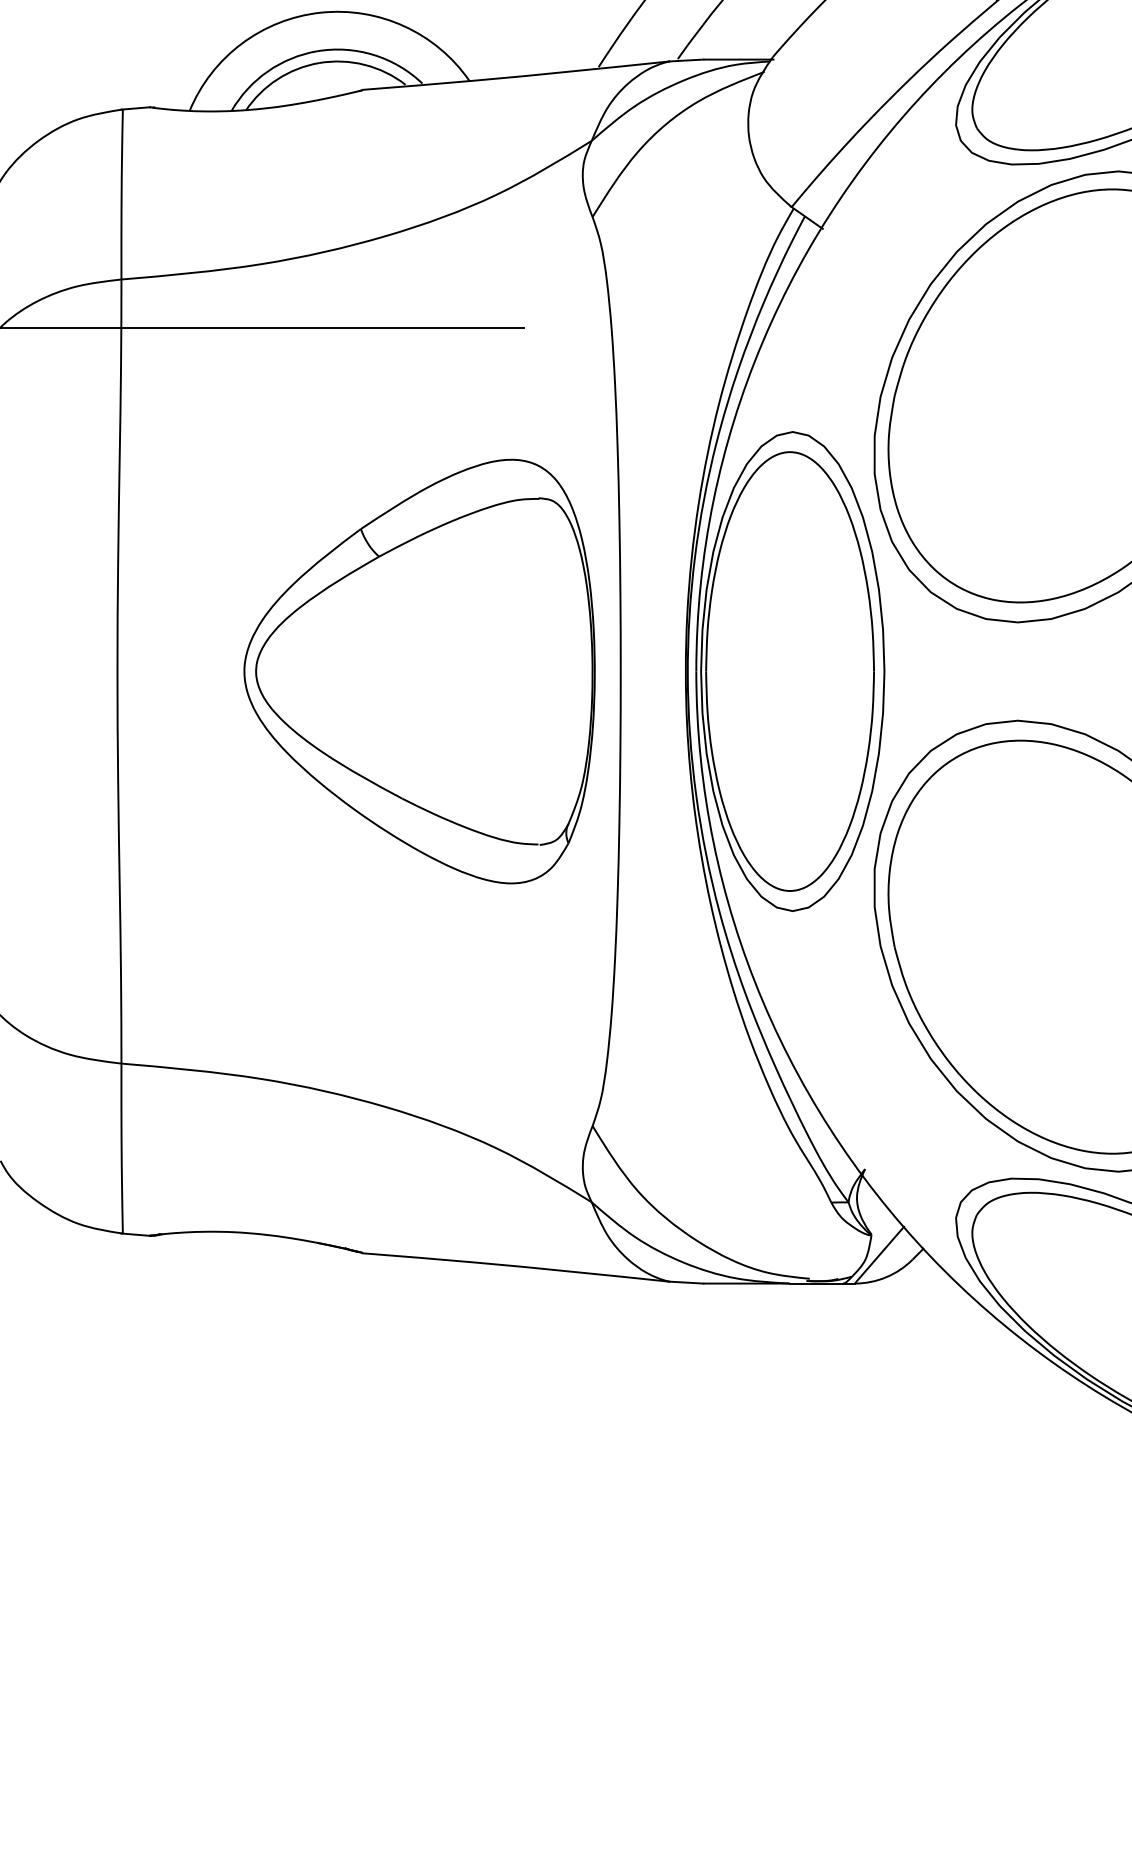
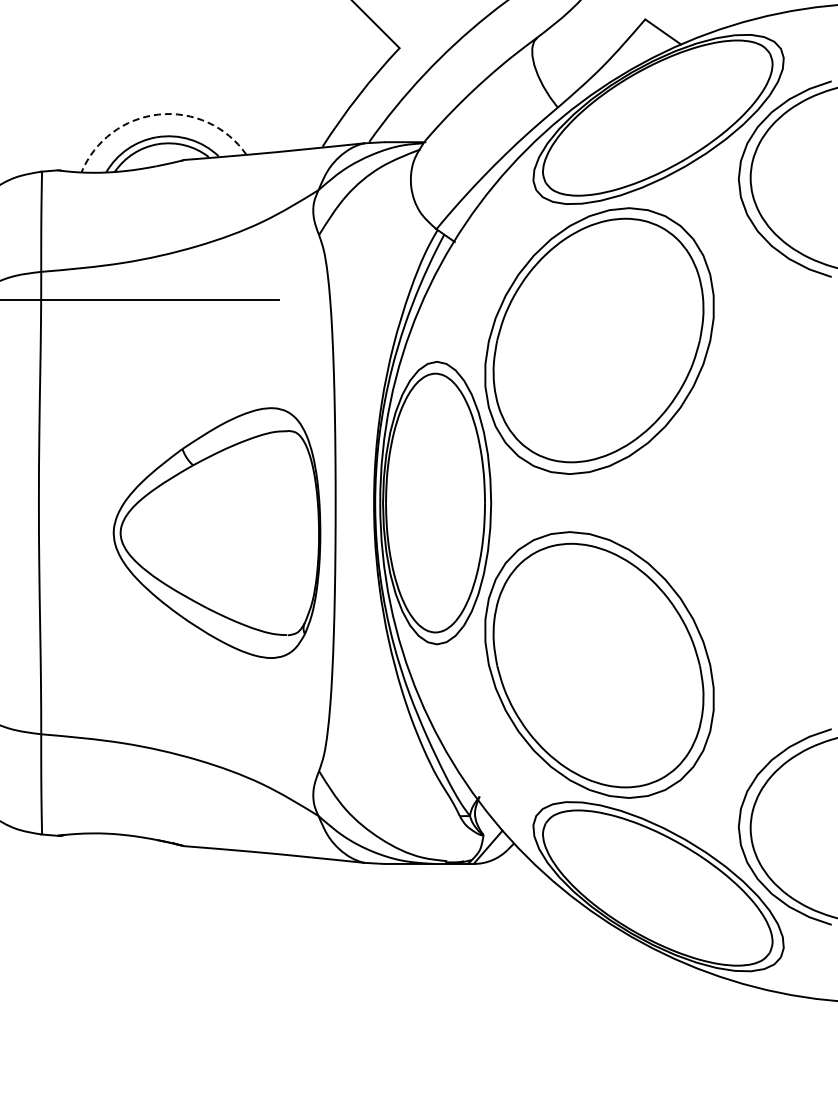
arc: (320, 12) -> (158, 114), solid -> dashed
part: (418, 670) -> (216, 532), moved

